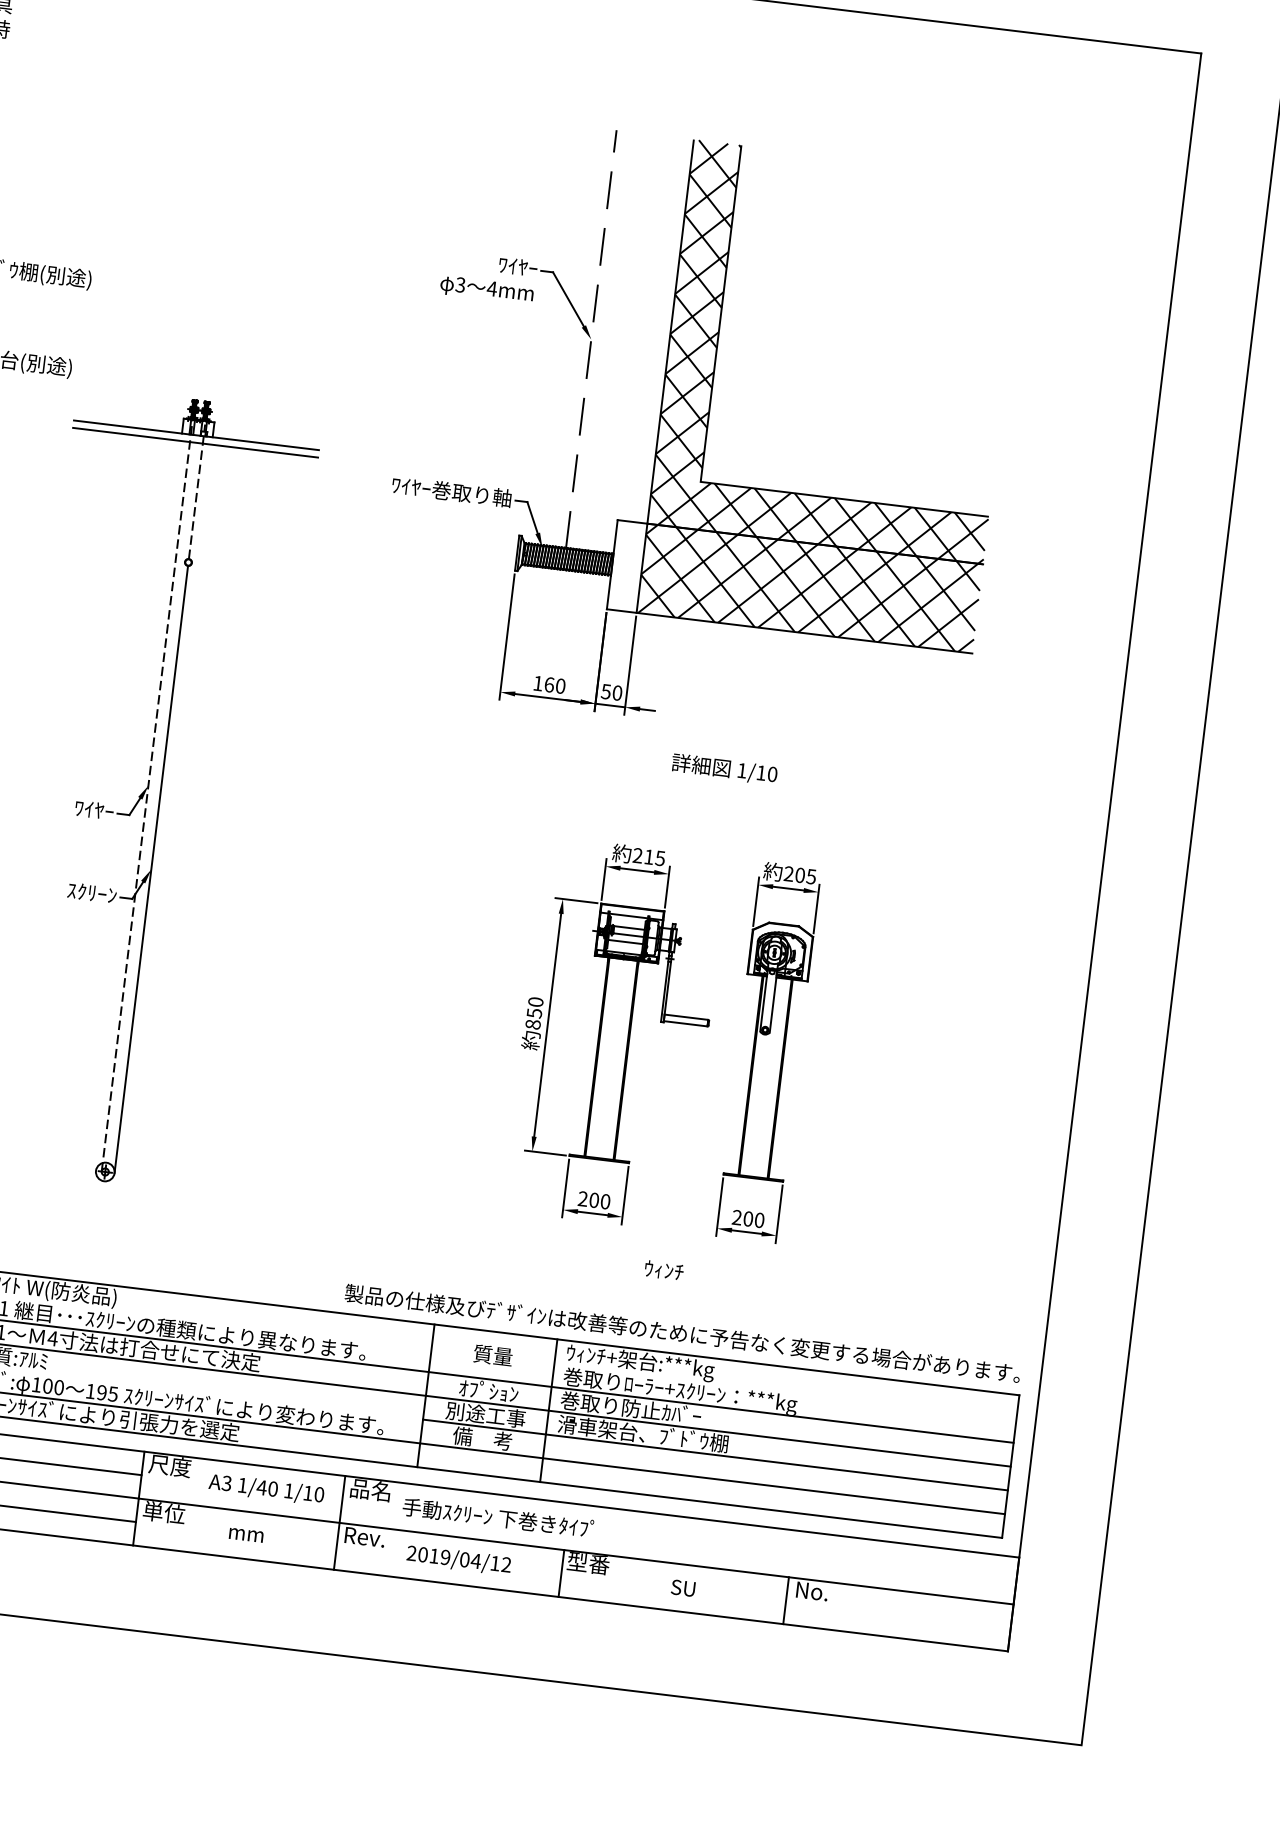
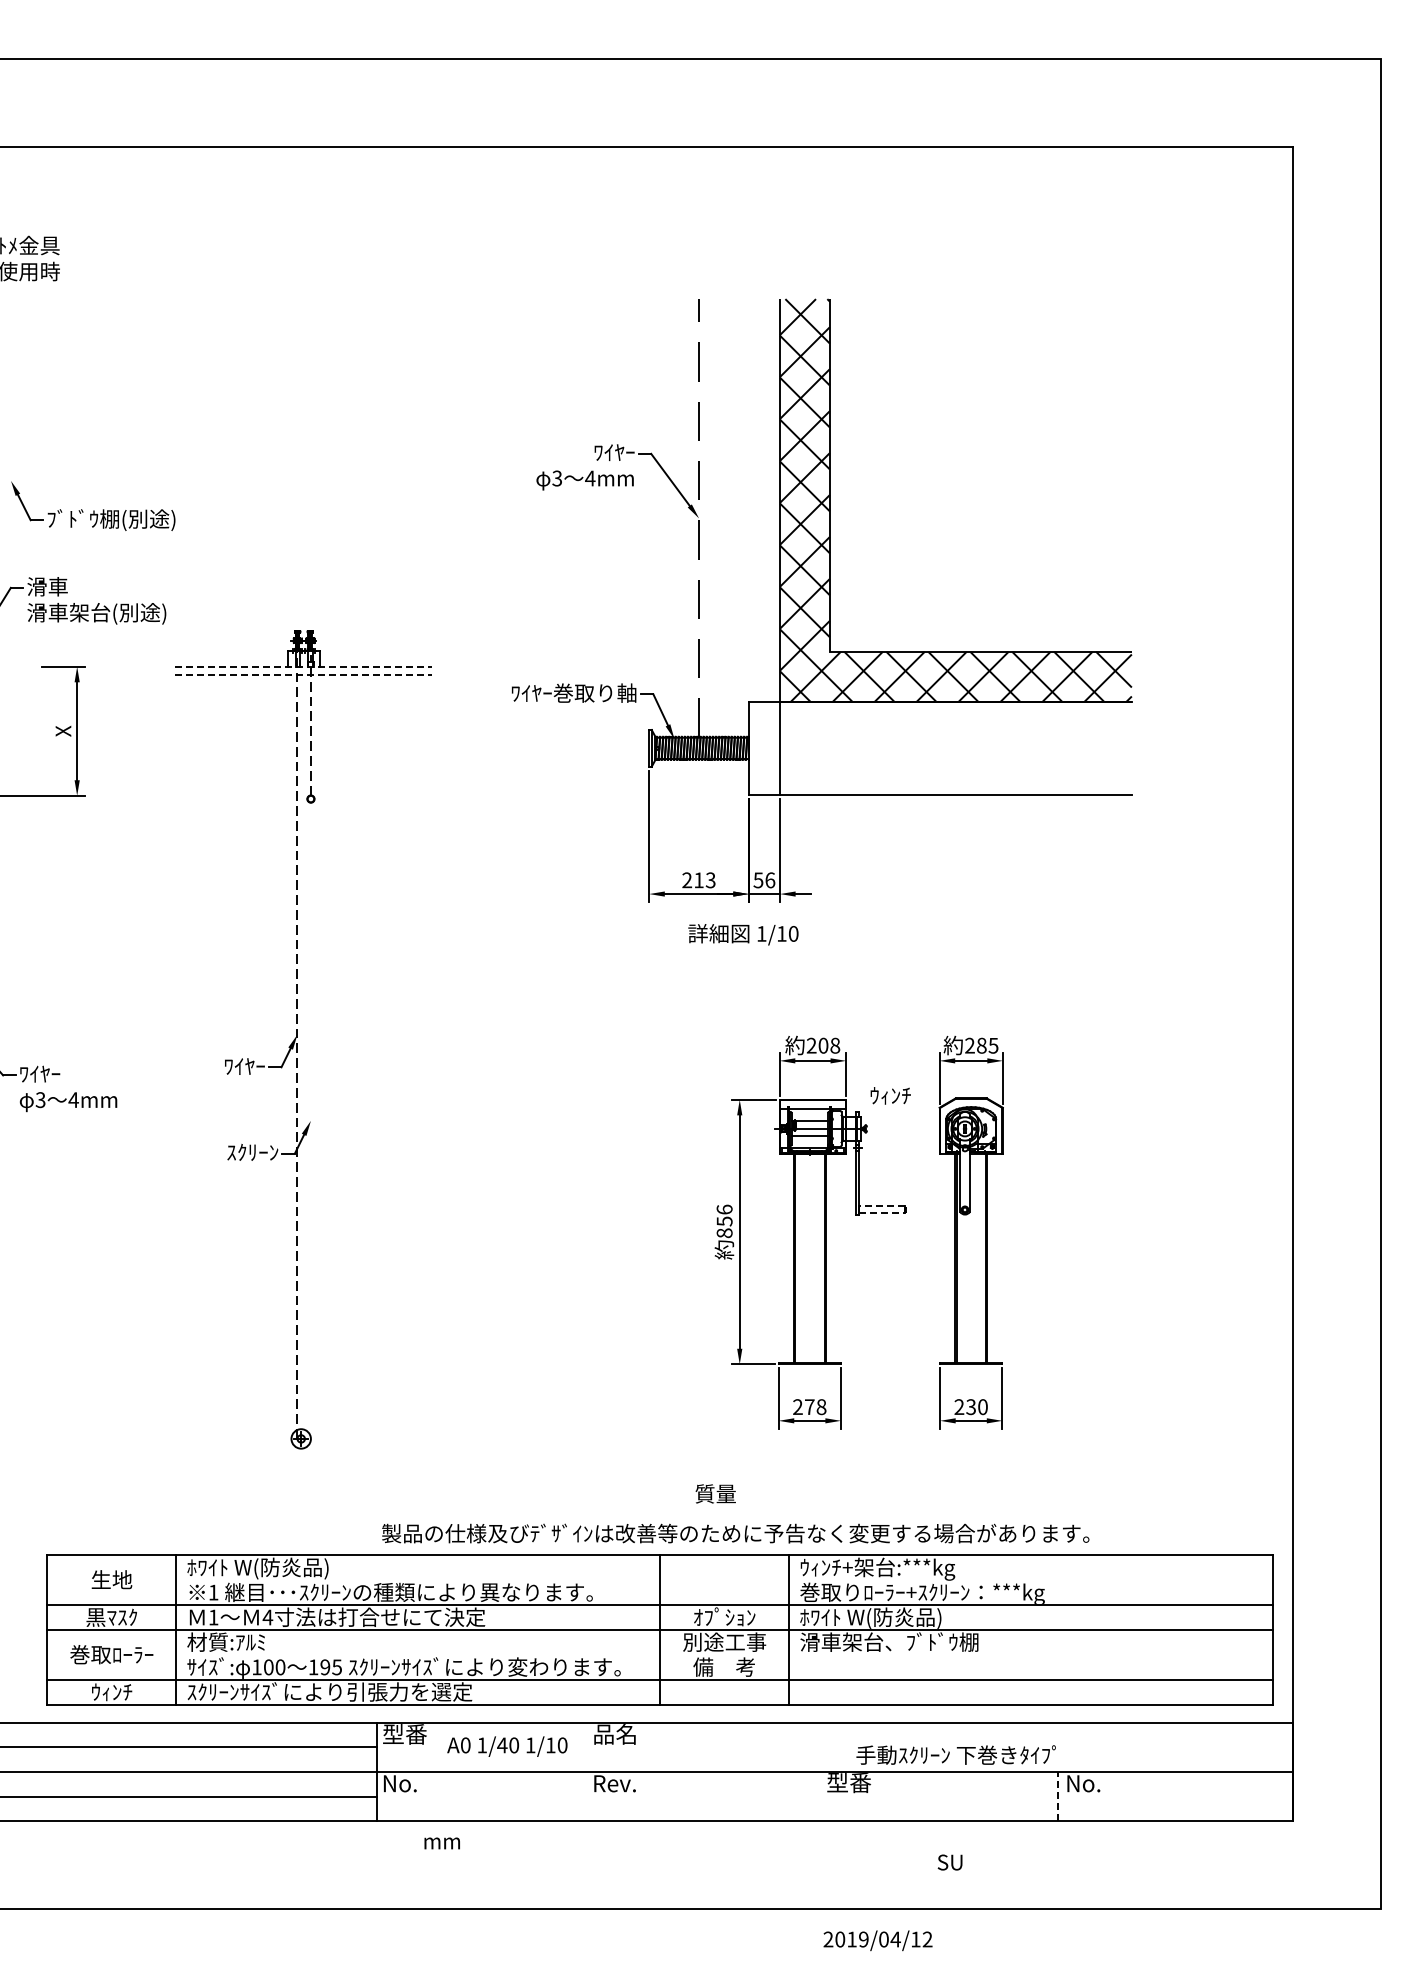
line: (196, 435) -> (303, 666), solid -> dashed
line: (195, 442) -> (303, 674), solid -> dashed
hatch: (809, 588) -> (955, 748), removed
text: (548, 684) -> (698, 880), 160 -> 213
text: (617, 693) -> (770, 880), 50 -> 56
text: (724, 769) -> (743, 934), moved
text: (654, 857) -> (829, 1045), 215 -> 208
line: (150, 869) -> (310, 1120), removed
text: (799, 875) -> (981, 1045), 205 -> 285
text: (535, 1001) -> (724, 1209), 850 -> 856
line: (686, 1017) -> (882, 1206), solid -> dashed
line: (686, 1024) -> (882, 1213), solid -> dashed
text: (599, 1201) -> (815, 1407), 200 -> 278
text: (748, 1218) -> (971, 1406), 200 -> 230
text: (664, 1270) -> (890, 1095), moved
text: (682, 1333) -> (735, 1533), moved
text: (493, 1355) -> (715, 1493), moved
text: (630, 1408) -> (873, 1617), 巻取り防止ｶﾊﾞｰ -> ﾎﾜｲﾄ W(防炎品)
line: (715, 1454) -> (966, 1654), removed
text: (169, 1466) -> (404, 1734), 尺度 -> 型番
text: (226, 1483) -> (465, 1745), A3 -> A0
text: (164, 1512) -> (404, 1783), 単位 -> No.
text: (497, 1517) -> (955, 1754), moved
line: (340, 1522) -> (587, 1771), removed
text: (245, 1535) -> (441, 1843), moved
text: (458, 1560) -> (877, 1940), moved
line: (561, 1573) -> (822, 1796), removed
text: (682, 1588) -> (949, 1862), moved
line: (785, 1600) -> (1057, 1796), solid -> dashed

